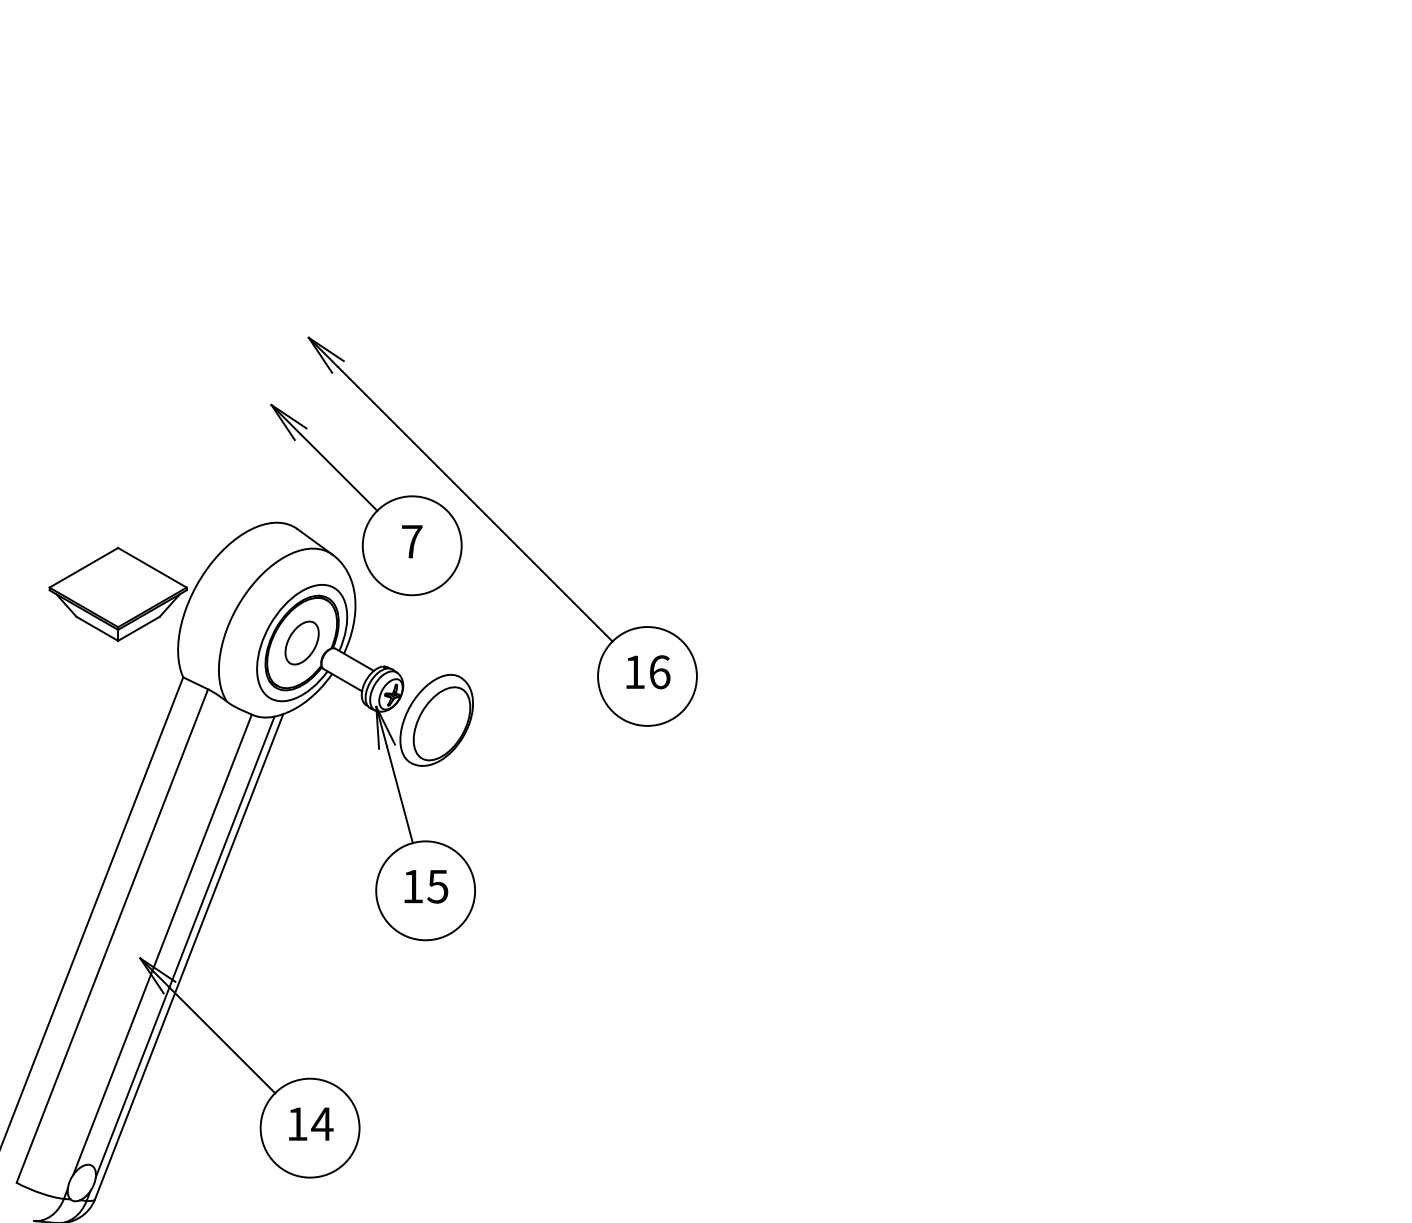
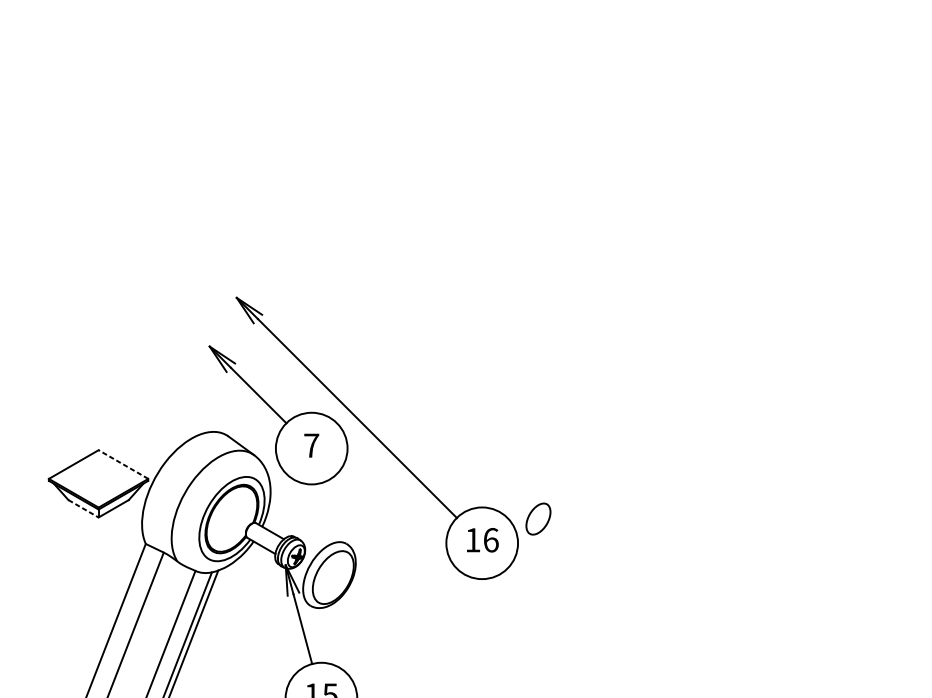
line: (152, 567) -> (123, 464), solid -> dashed
line: (97, 629) -> (83, 509), solid -> dashed
part: (301, 642) -> (537, 518), moved

